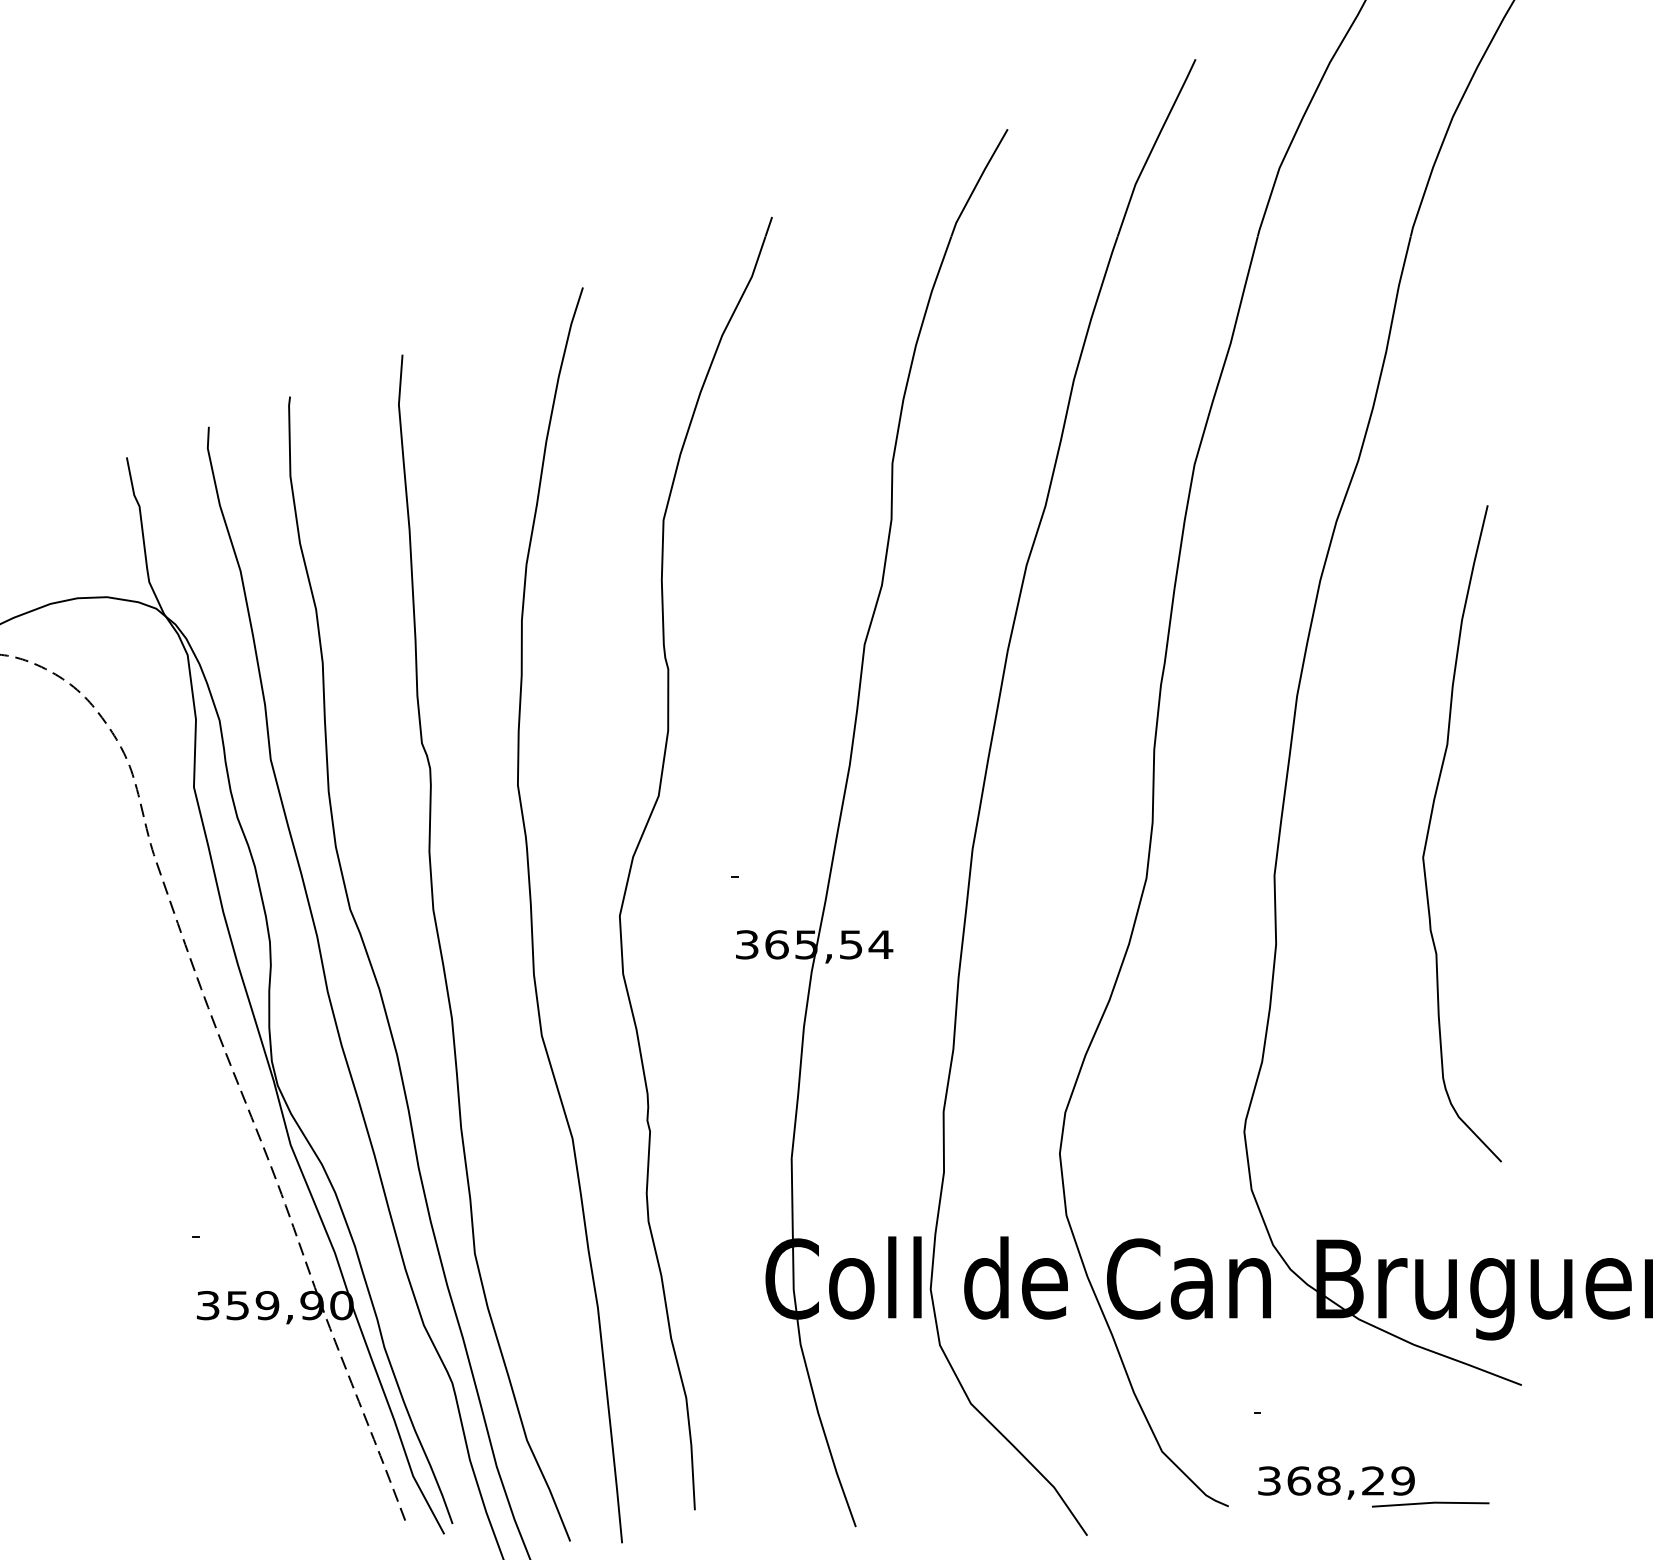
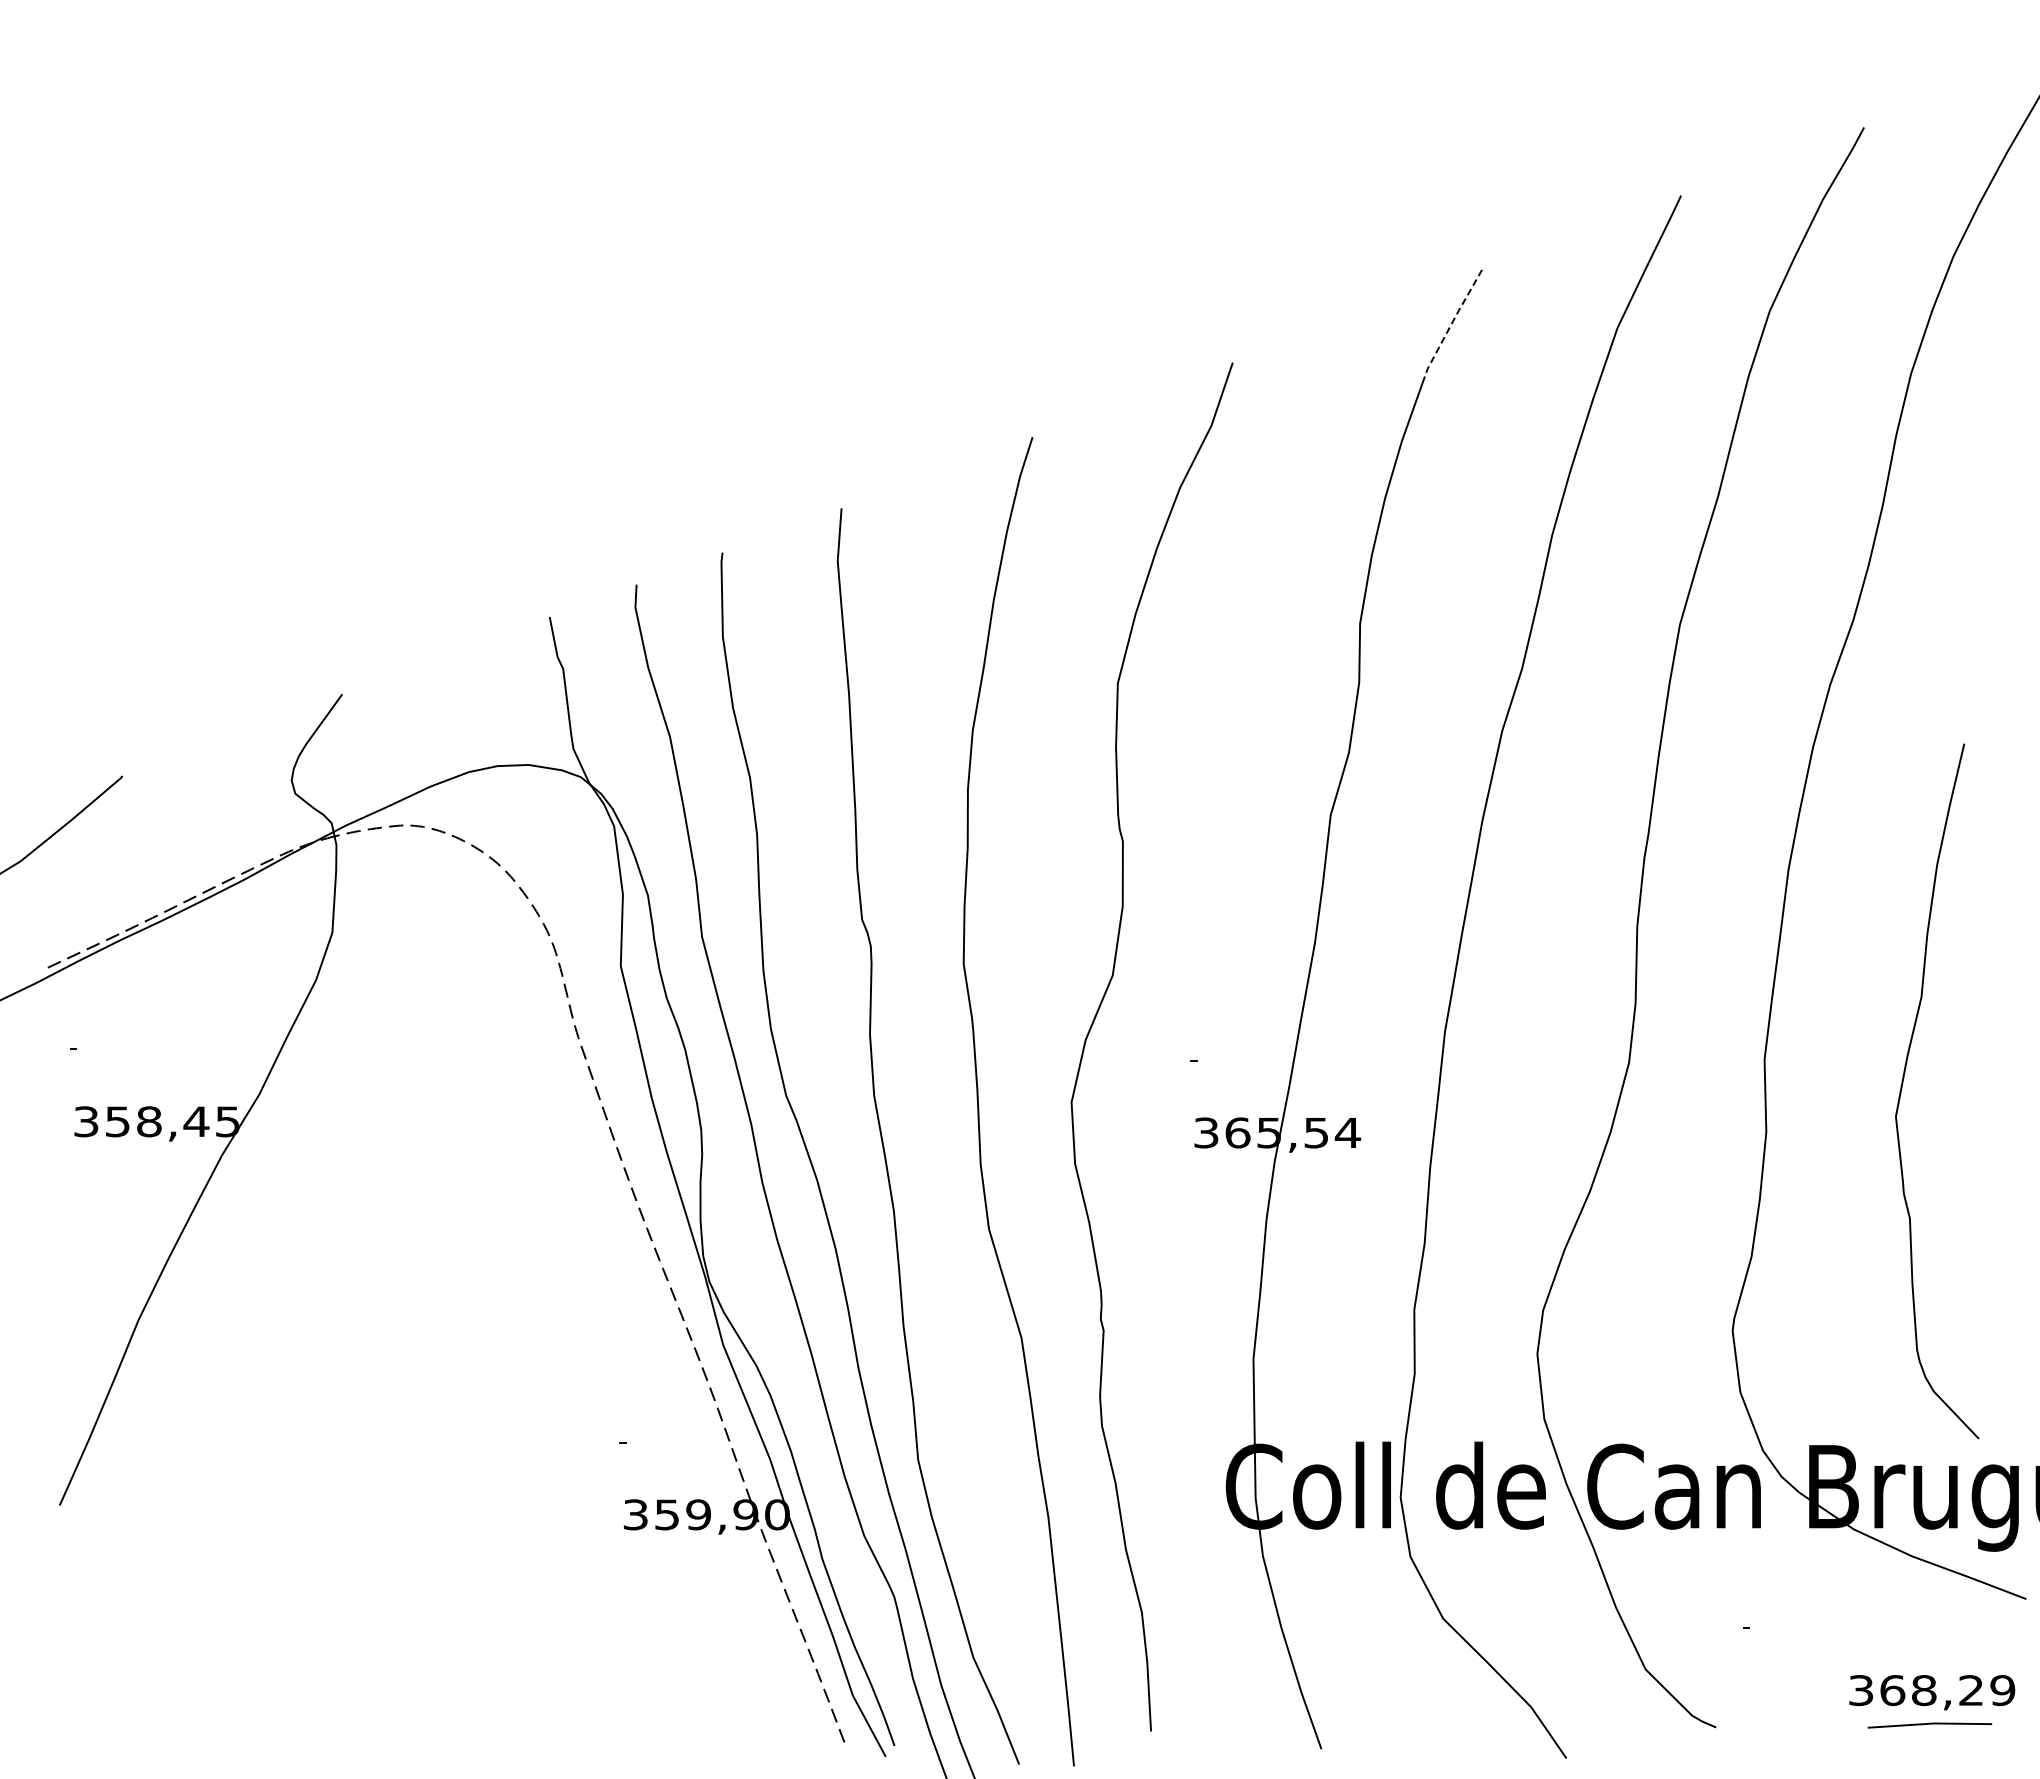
line: (977, 182) -> (1450, 325), solid -> dashed
curve: (1430, 826) -> (1903, 1083), moved
text: (1336, 1482) -> (1932, 1692), moved

